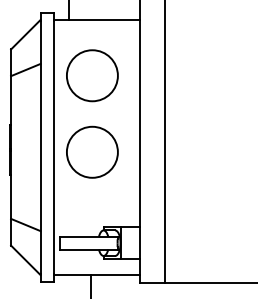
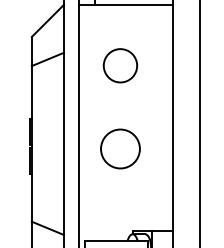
circle: (92, 75) -> (120, 65), size x0.6
circle: (92, 151) -> (120, 148), size x0.7

